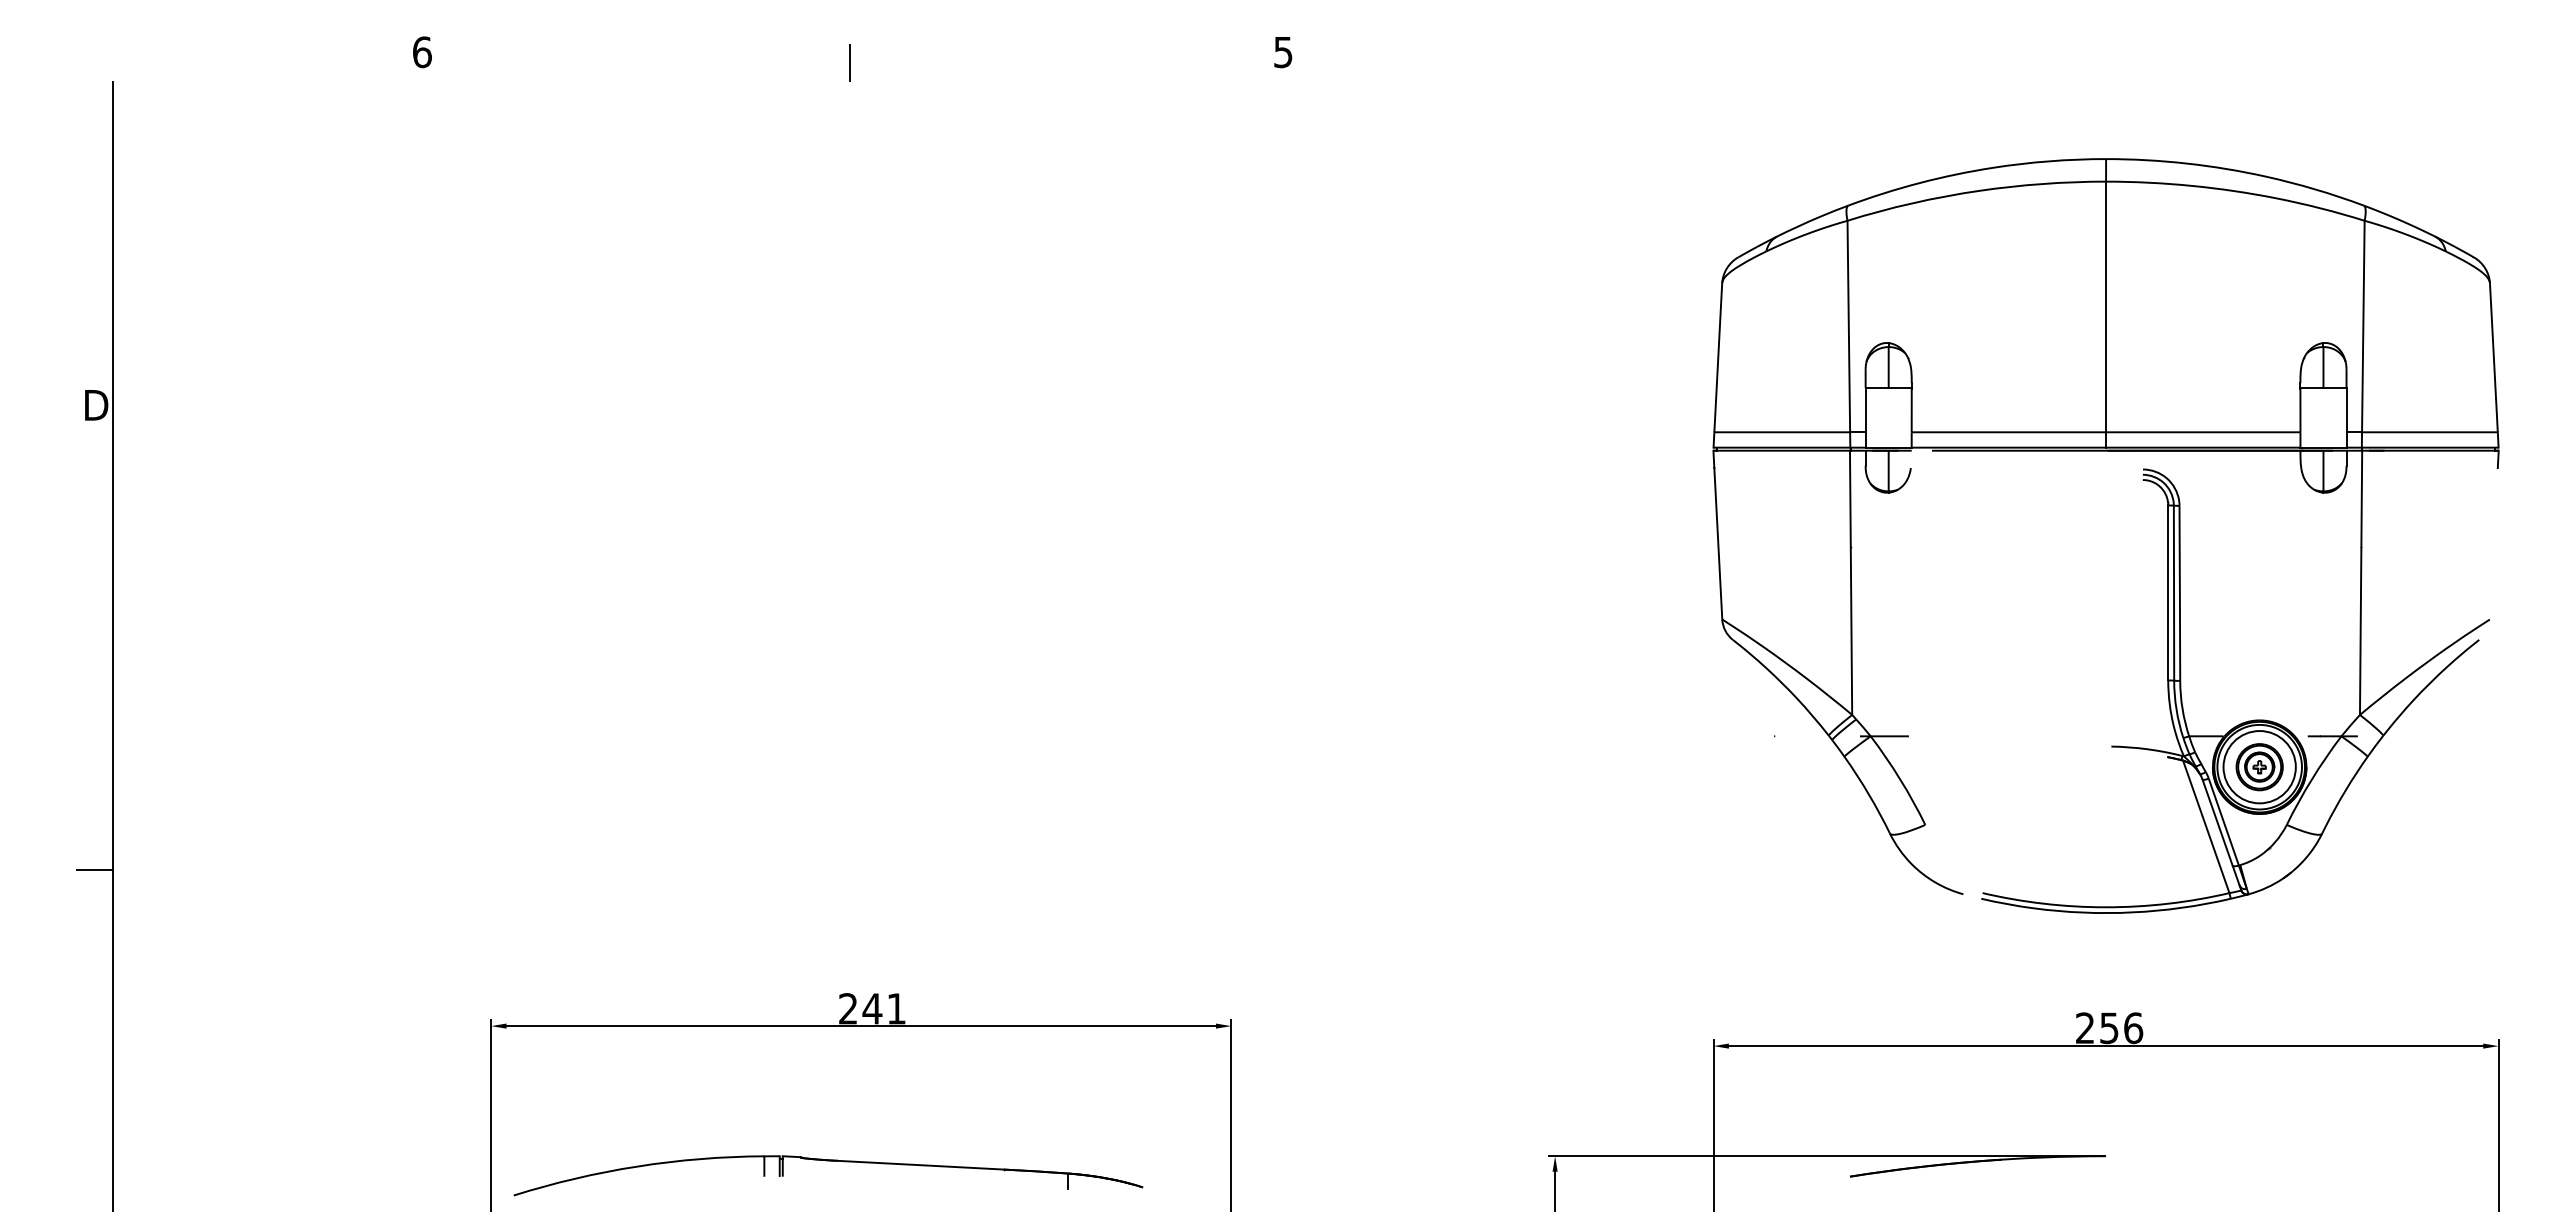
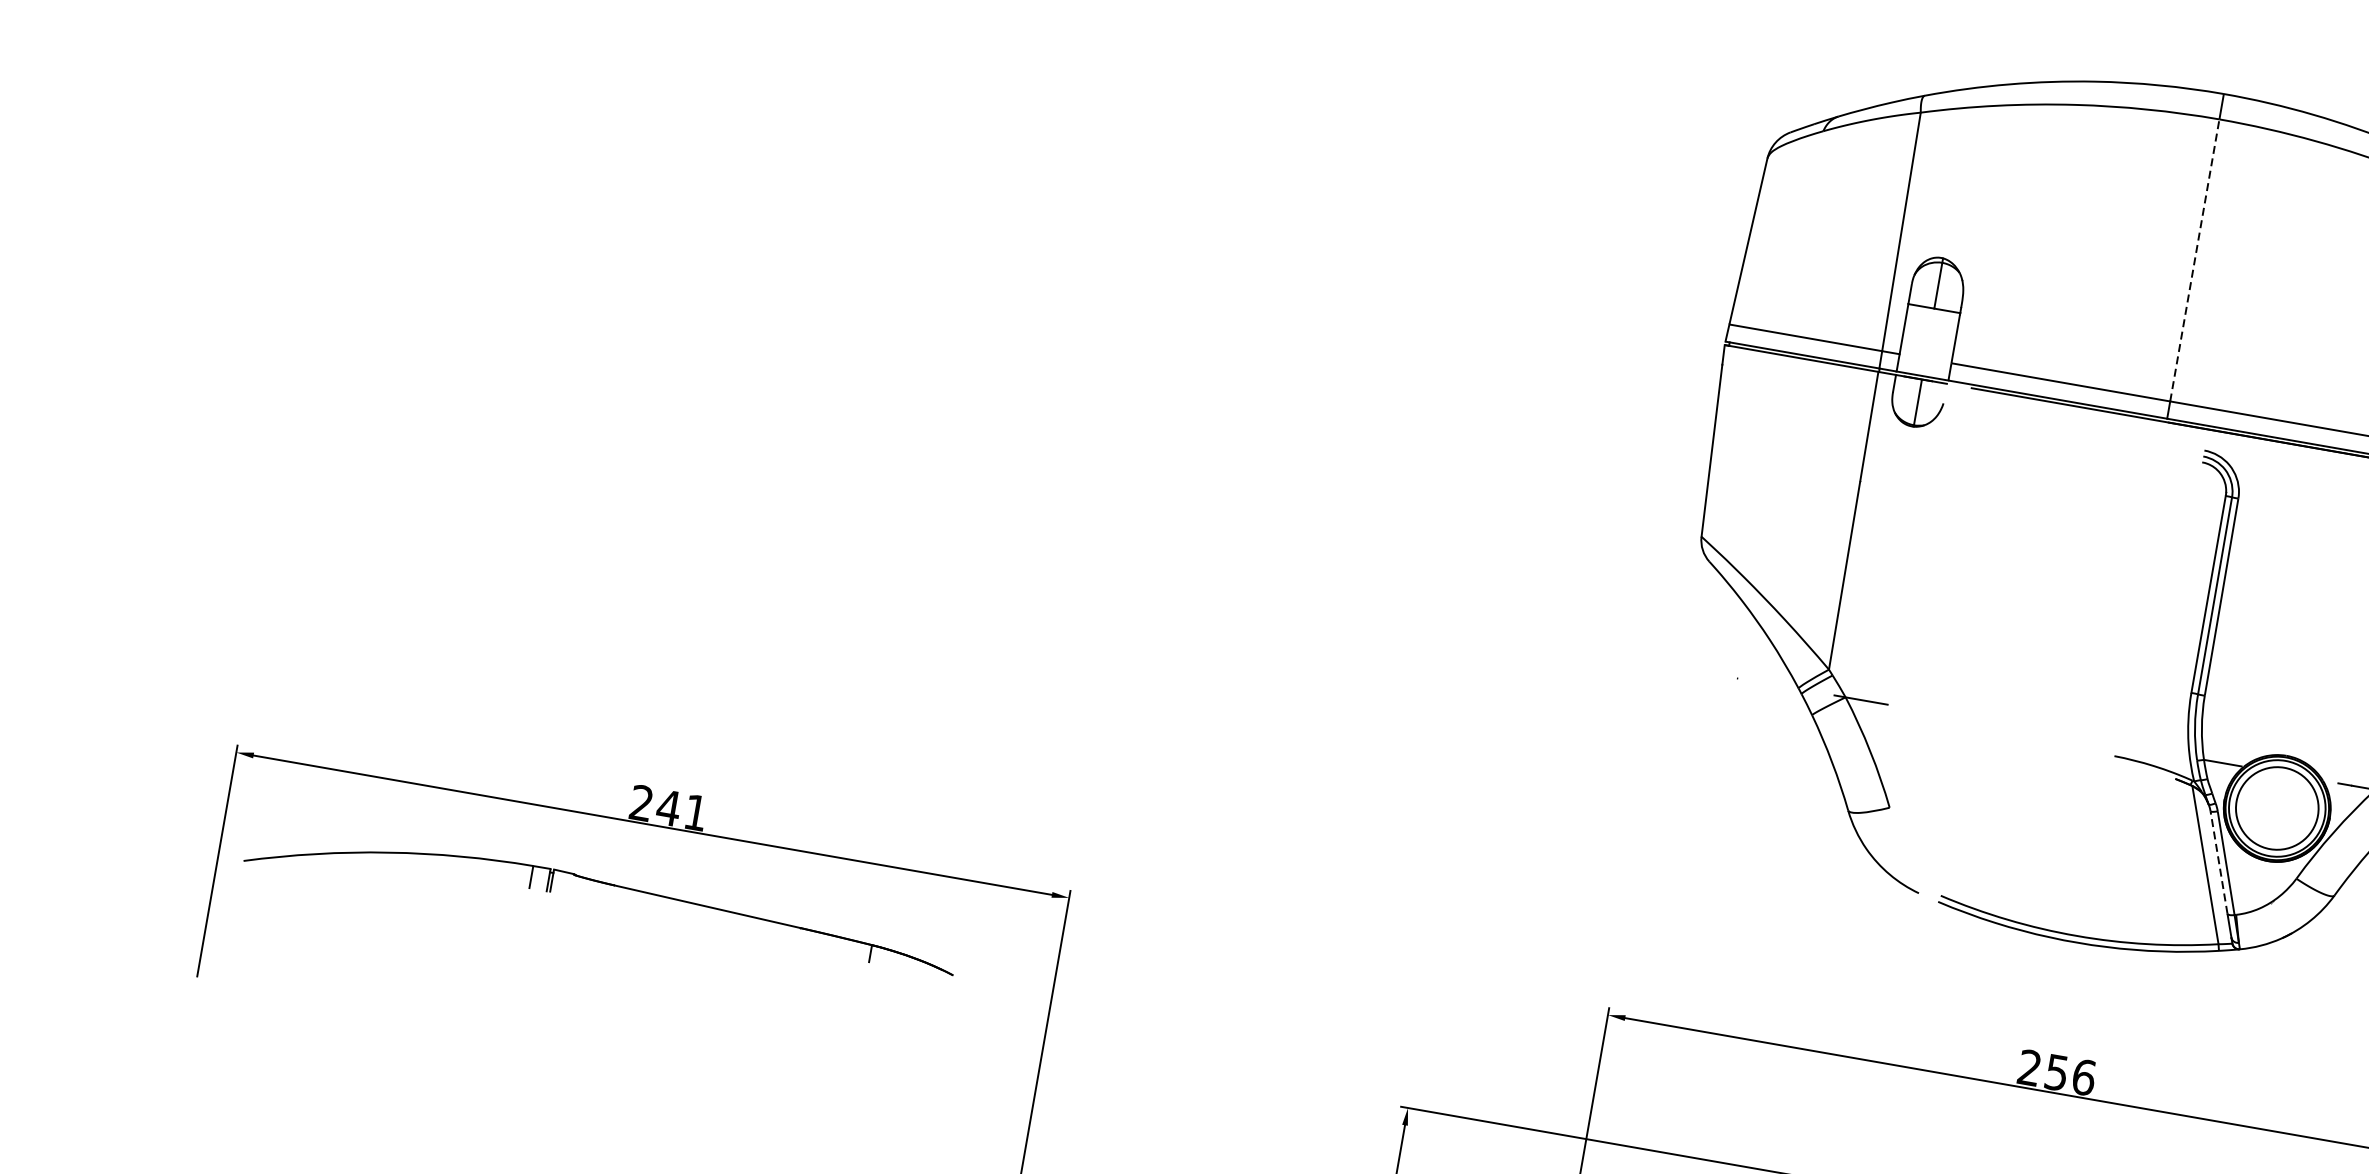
line: (2106, 306) -> (2195, 259), solid -> dashed
part: (2259, 767) -> (2277, 808), removed
line: (2217, 822) -> (2218, 862), solid -> dashed
part: (828, 1161) -> (604, 884), moved

